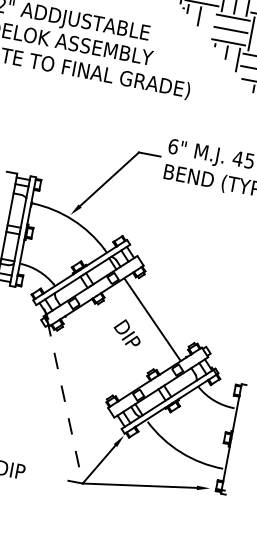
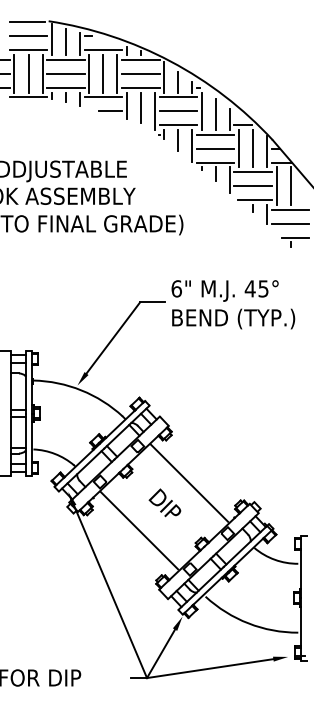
line: (211, 23) -> (192, 145), added
line: (100, 352) -> (139, 530), added
line: (65, 401) -> (110, 591), dashed -> solid

